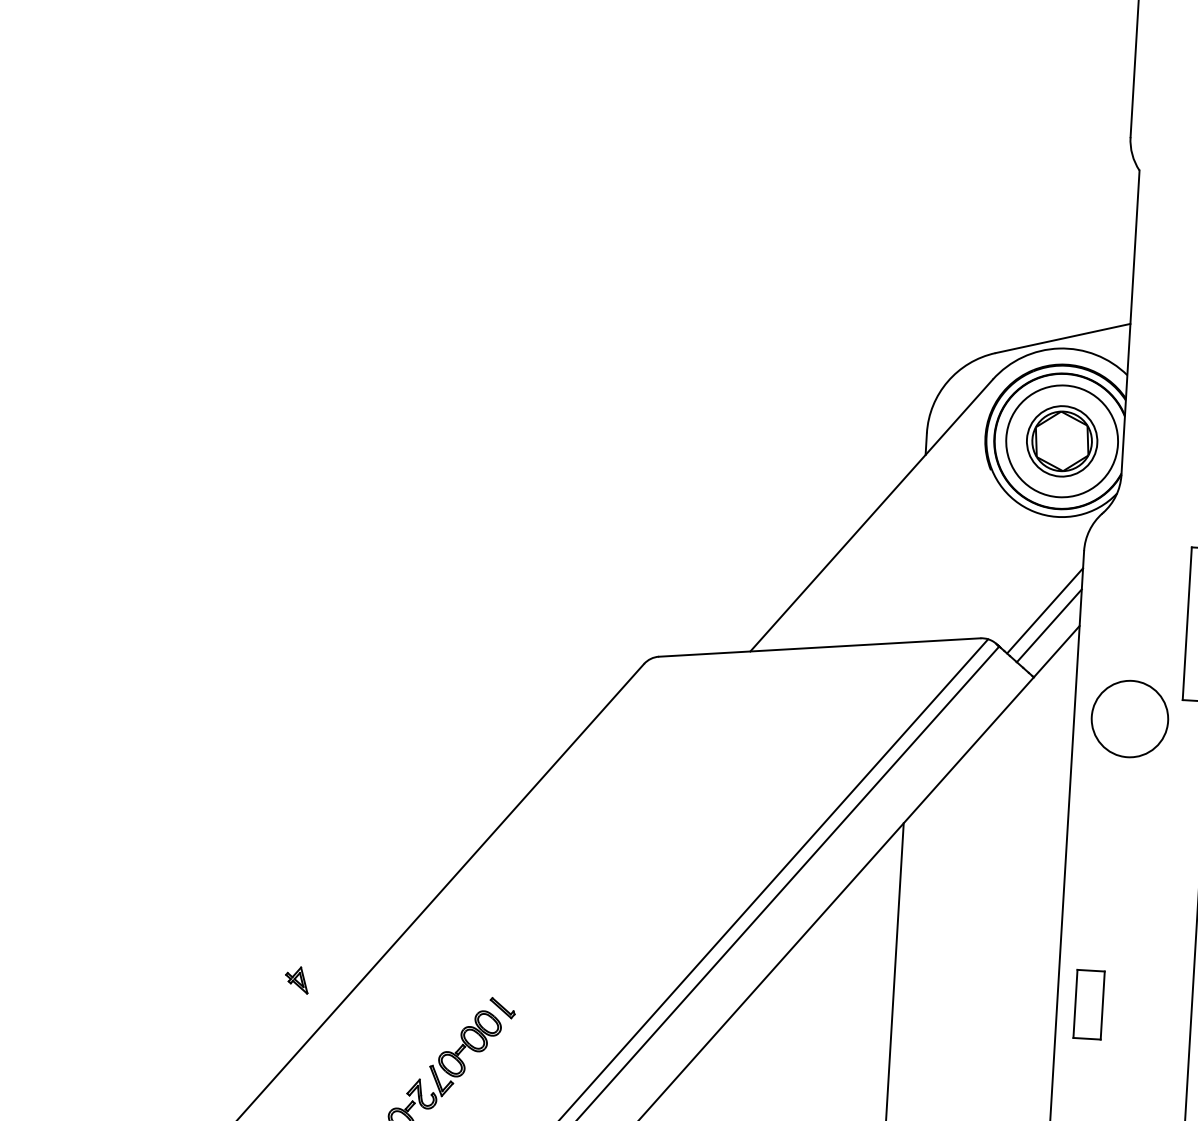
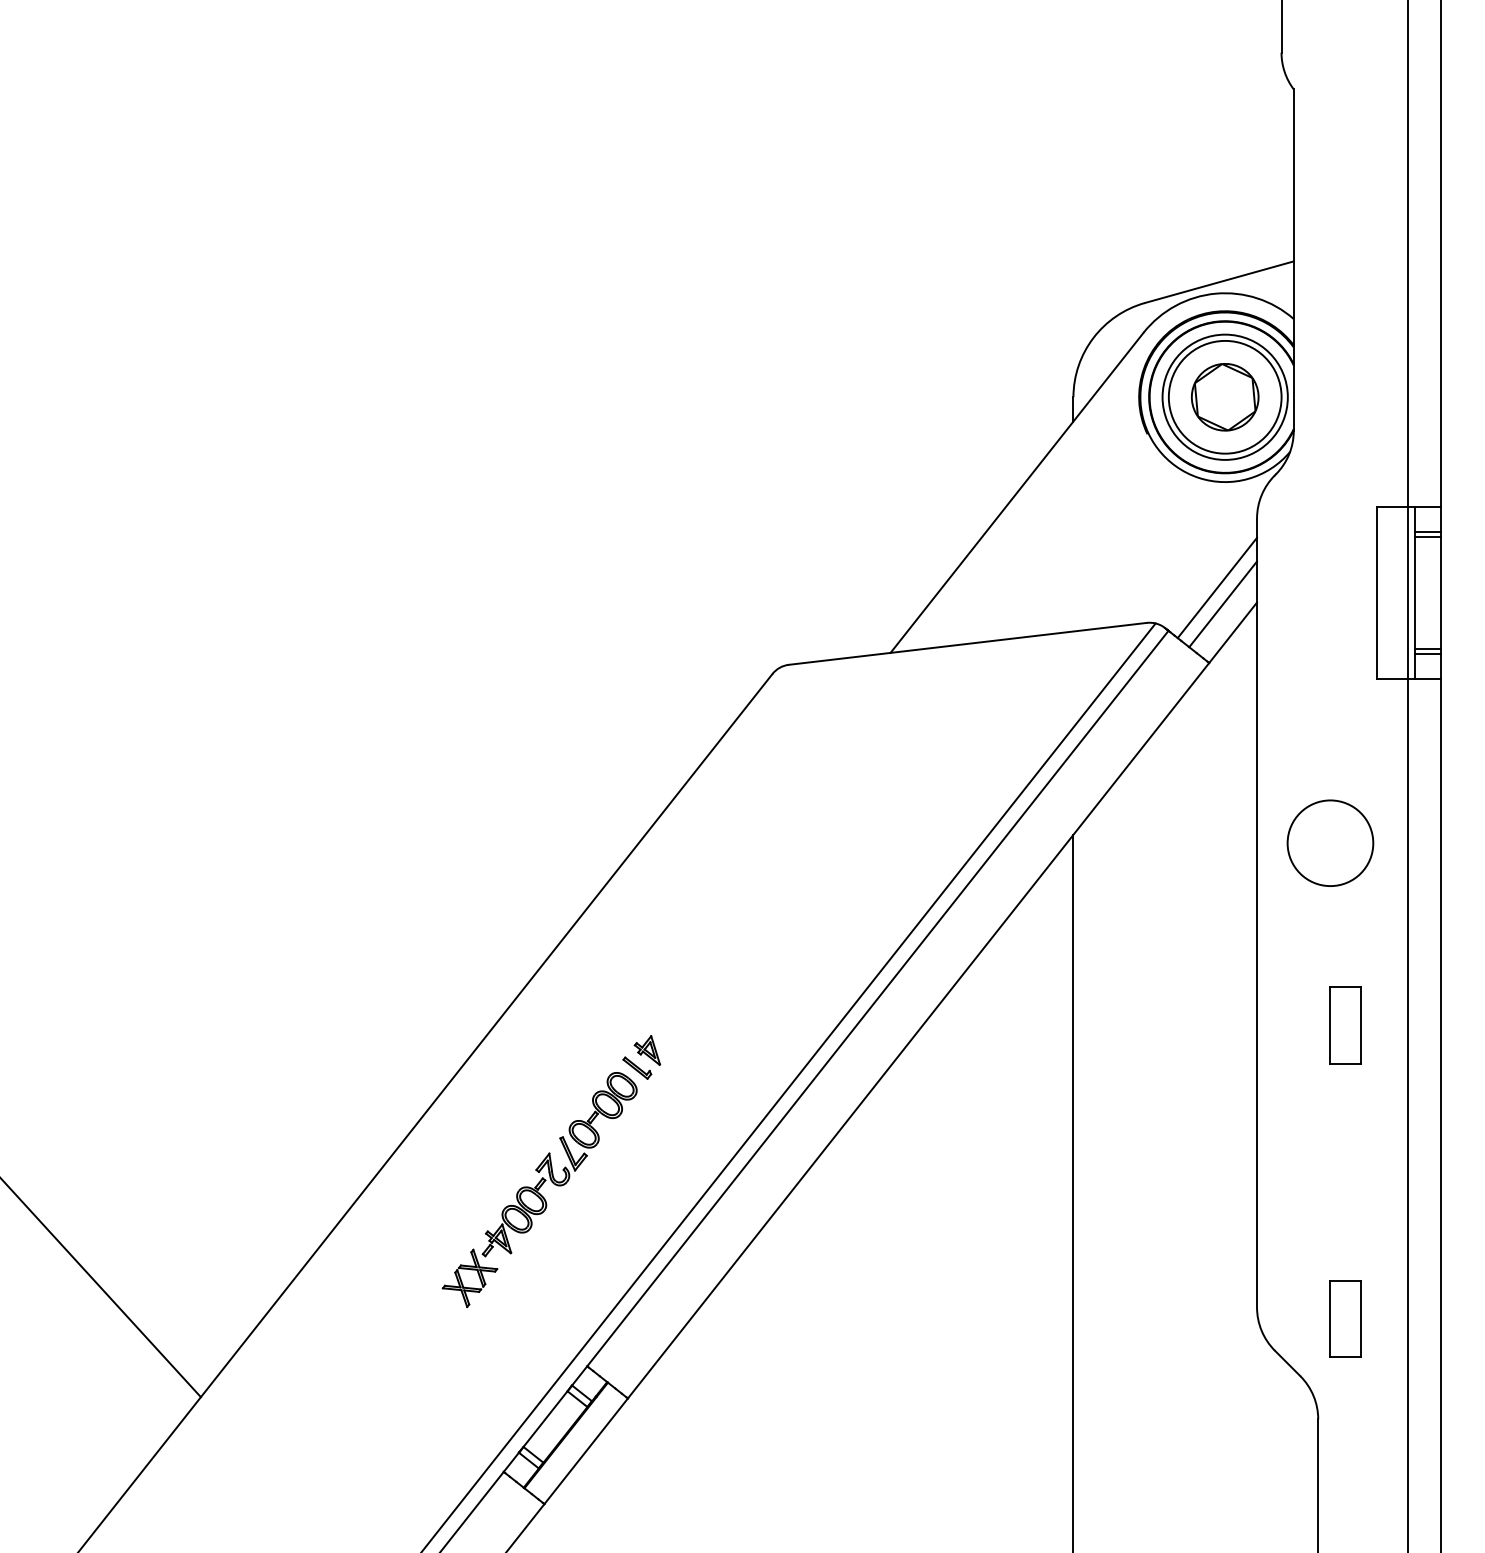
circle: (1061, 440) -> (1224, 396), size x1.43
circle: (1130, 718) -> (1330, 842), moved
part: (297, 980) -> (647, 1050), moved
part: (1088, 1004) -> (1345, 1025), moved

